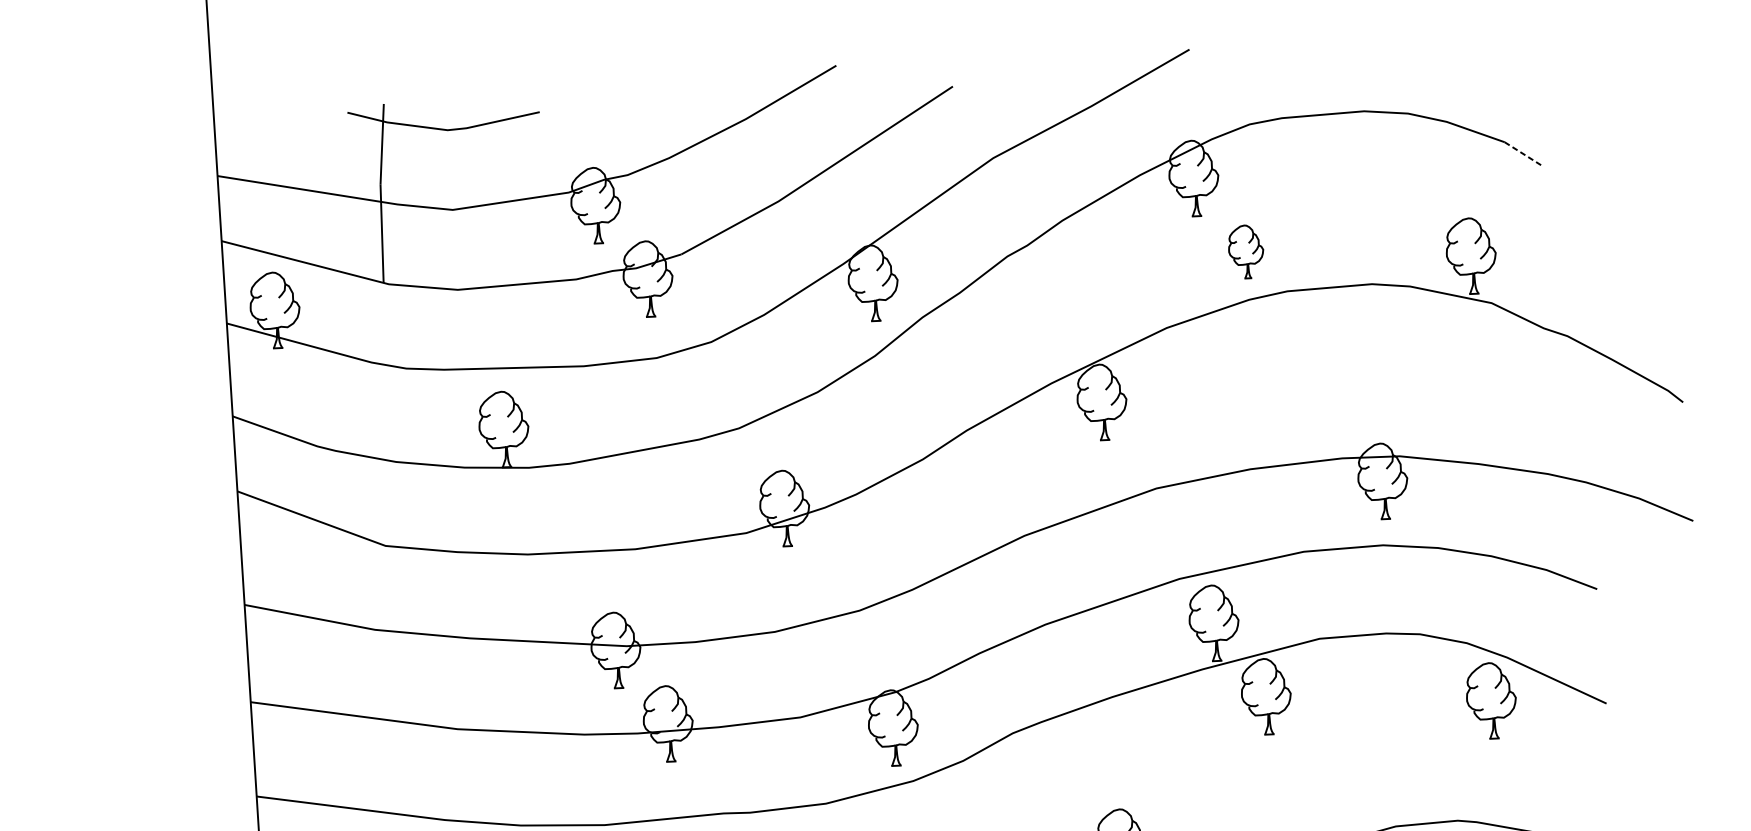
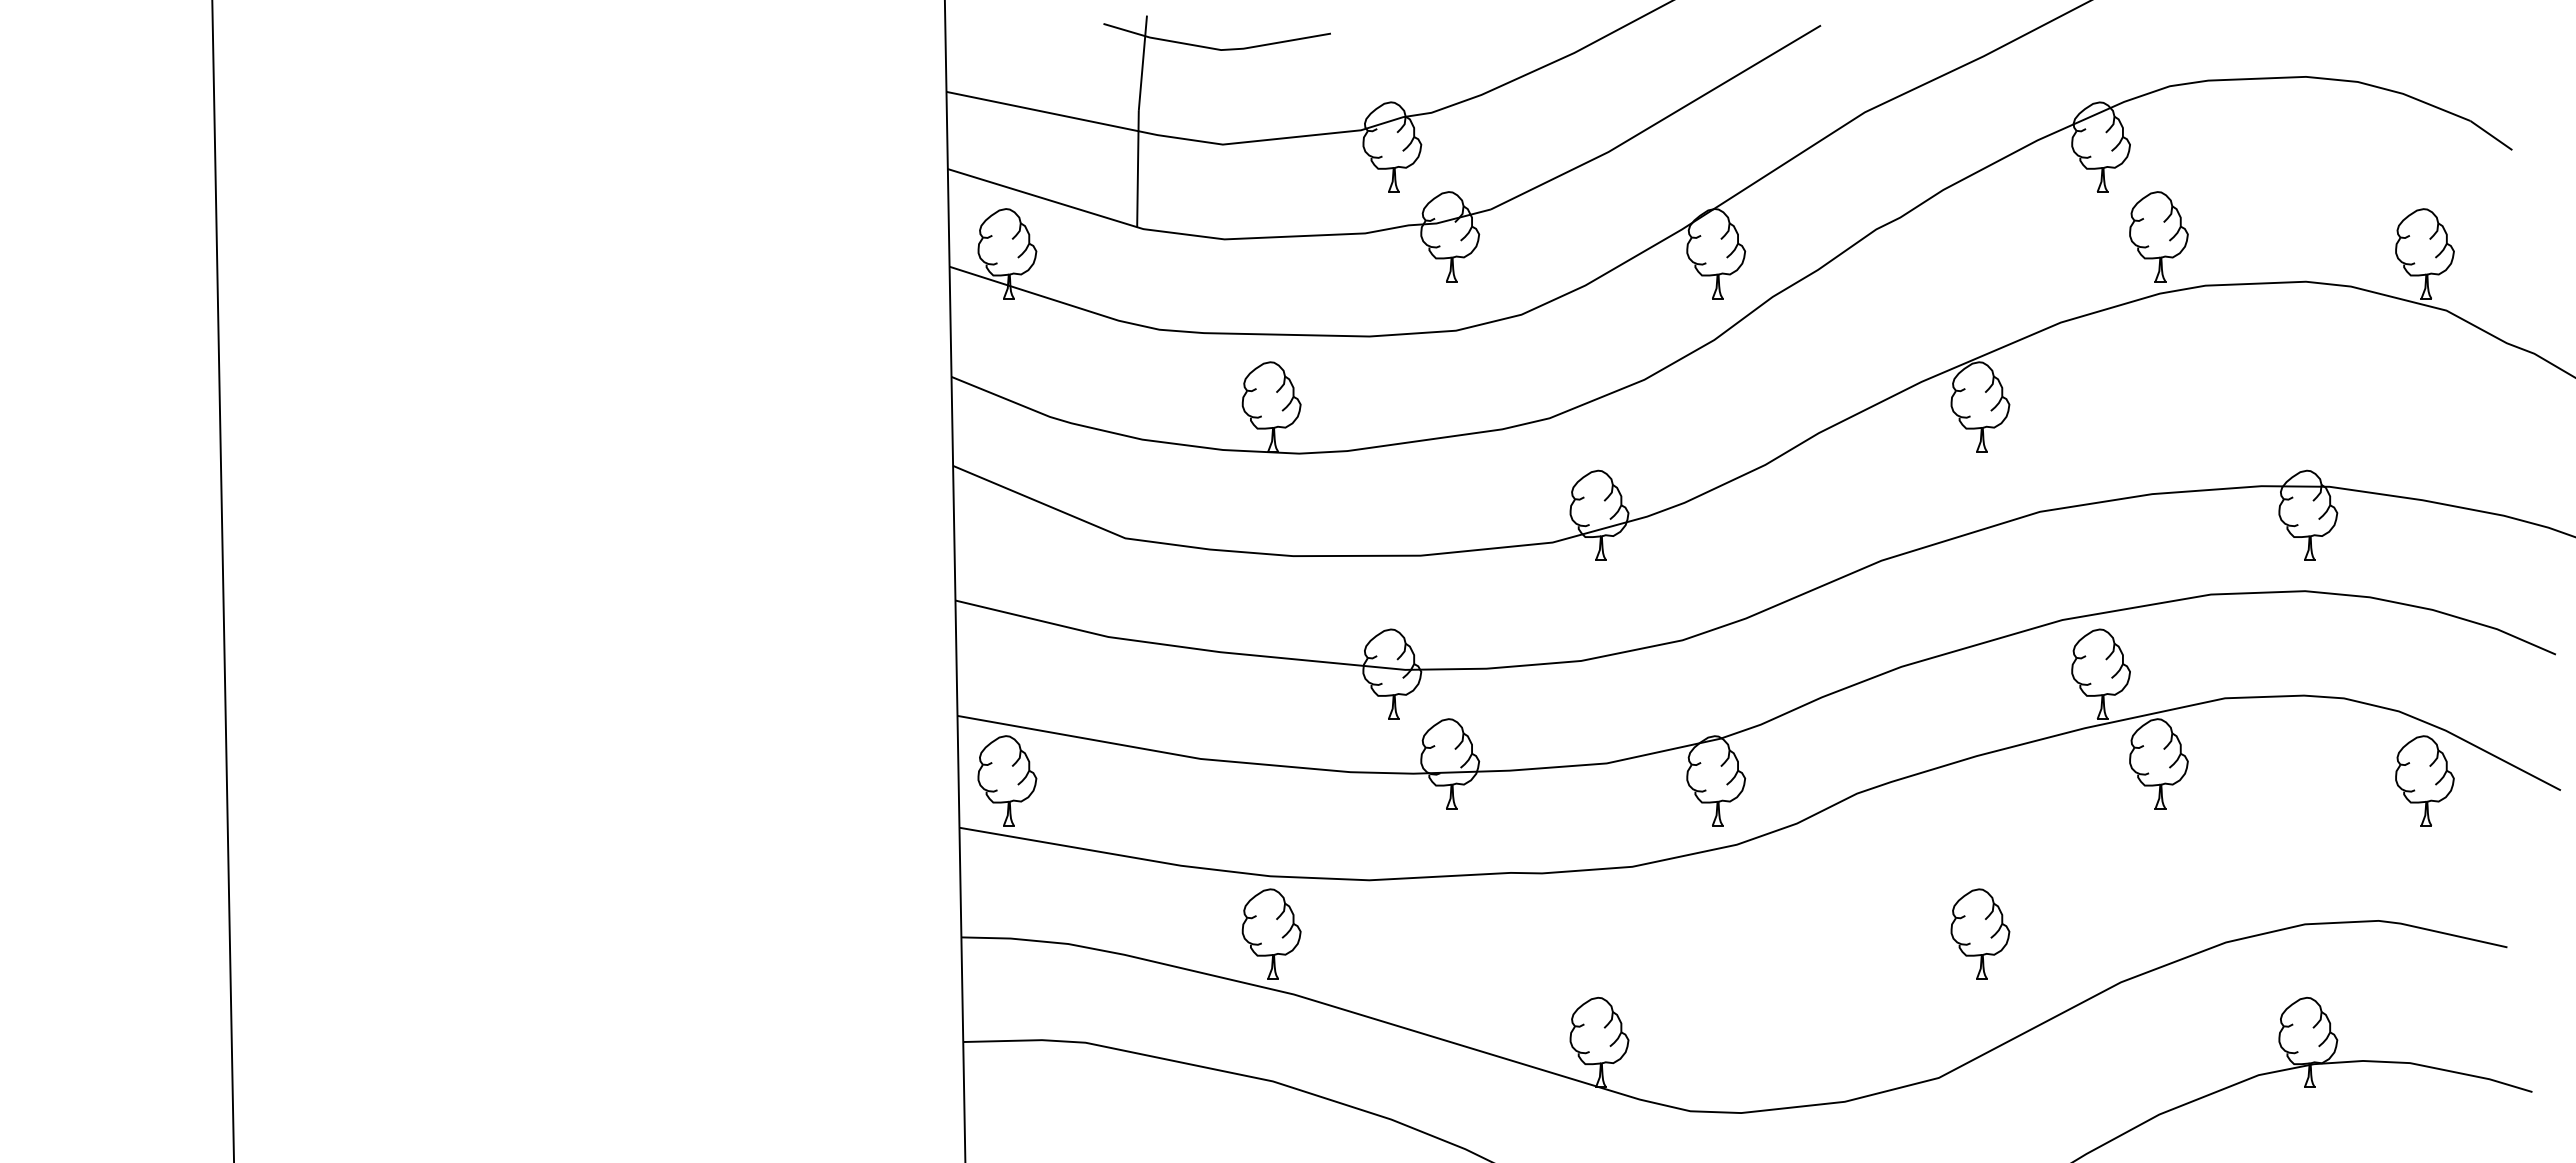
line: (1522, 153) -> (2491, 135), dashed -> solid
part: (1245, 251) -> (2158, 236), size x1.43
part: (295, 754) -> (1007, 780), added

